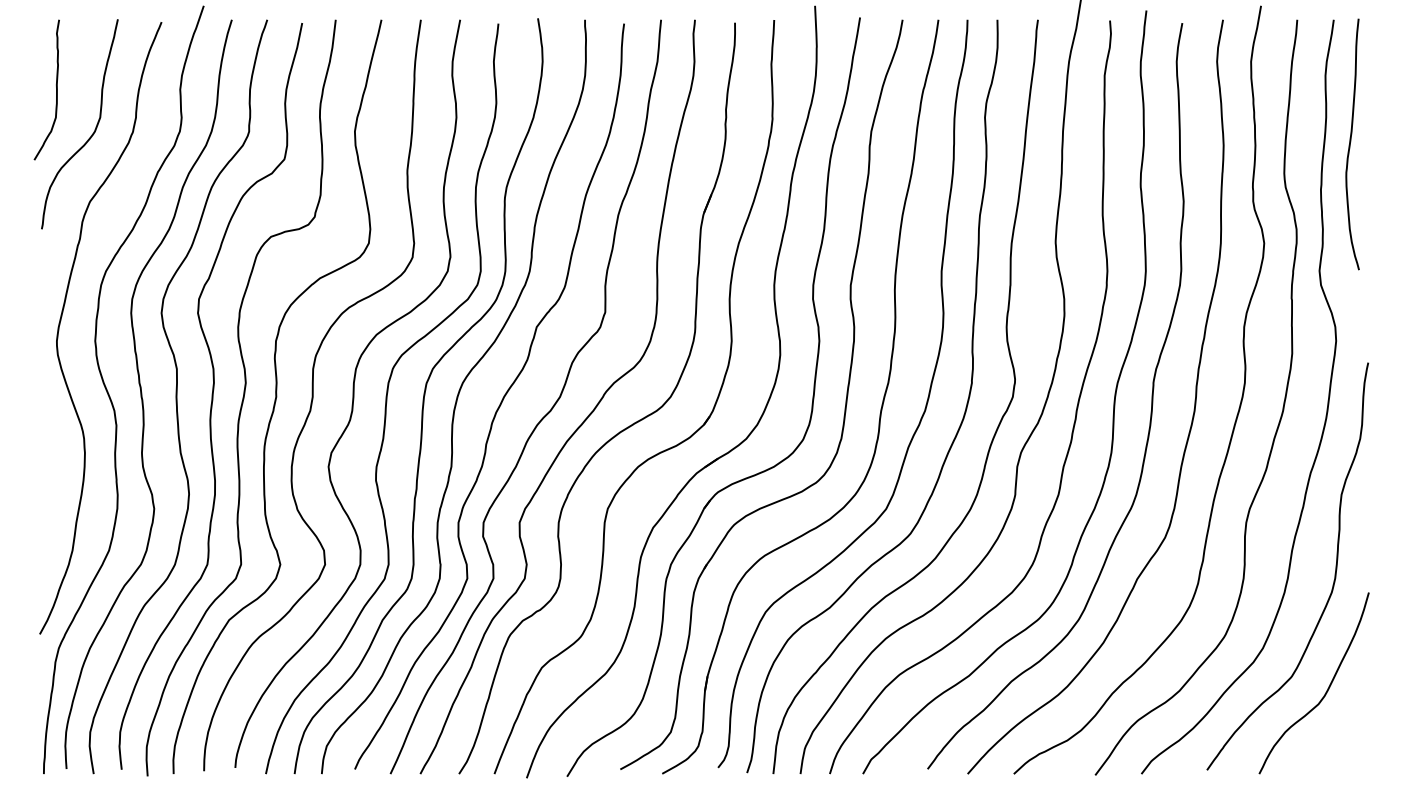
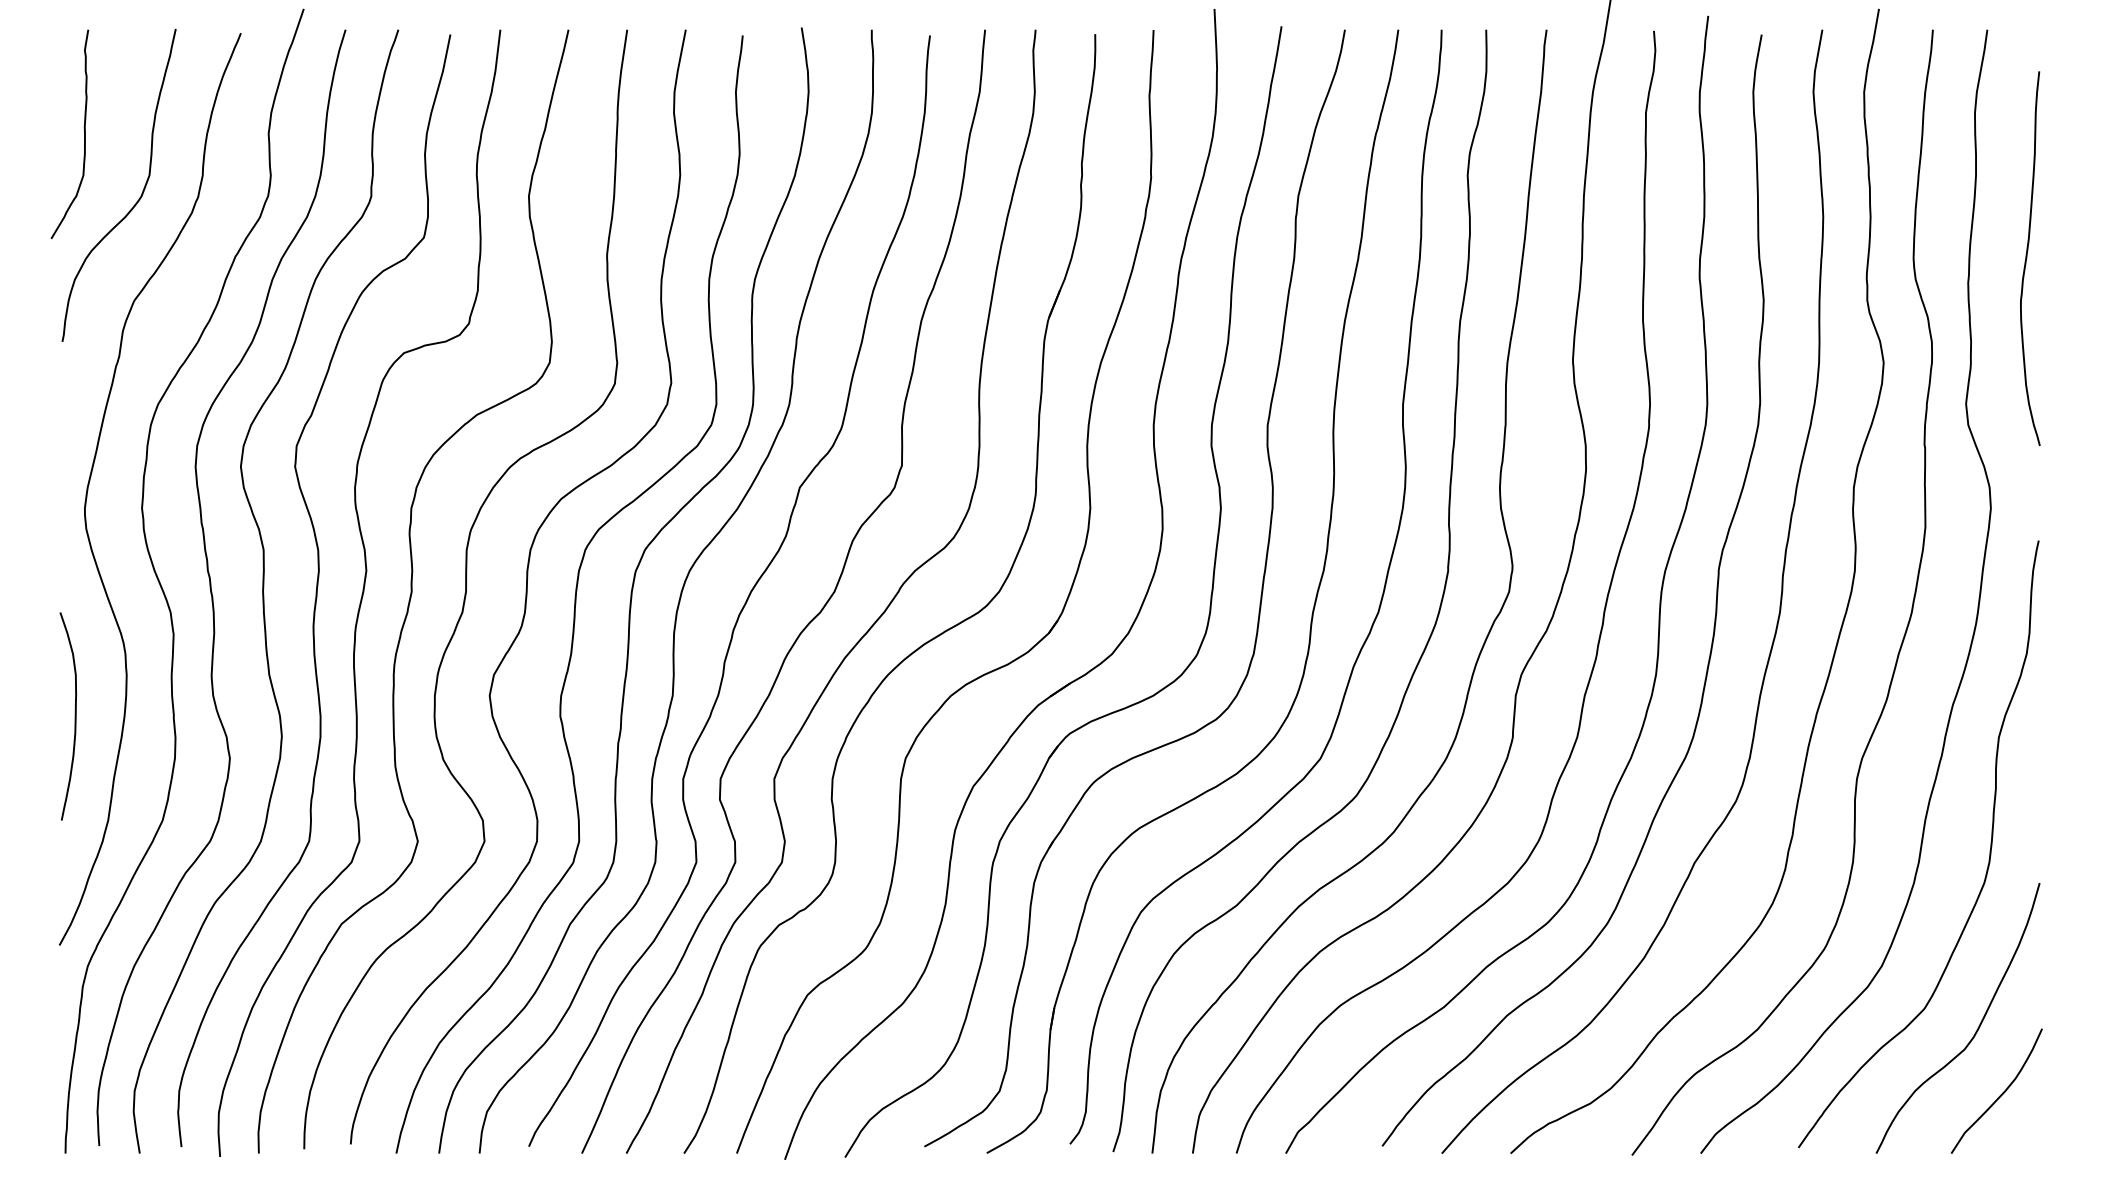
curve: (1350, 144) -> (2027, 258), moved
curve: (49, 480) -> (73, 716), added
curve: (1342, 734) -> (2000, 1094), added

